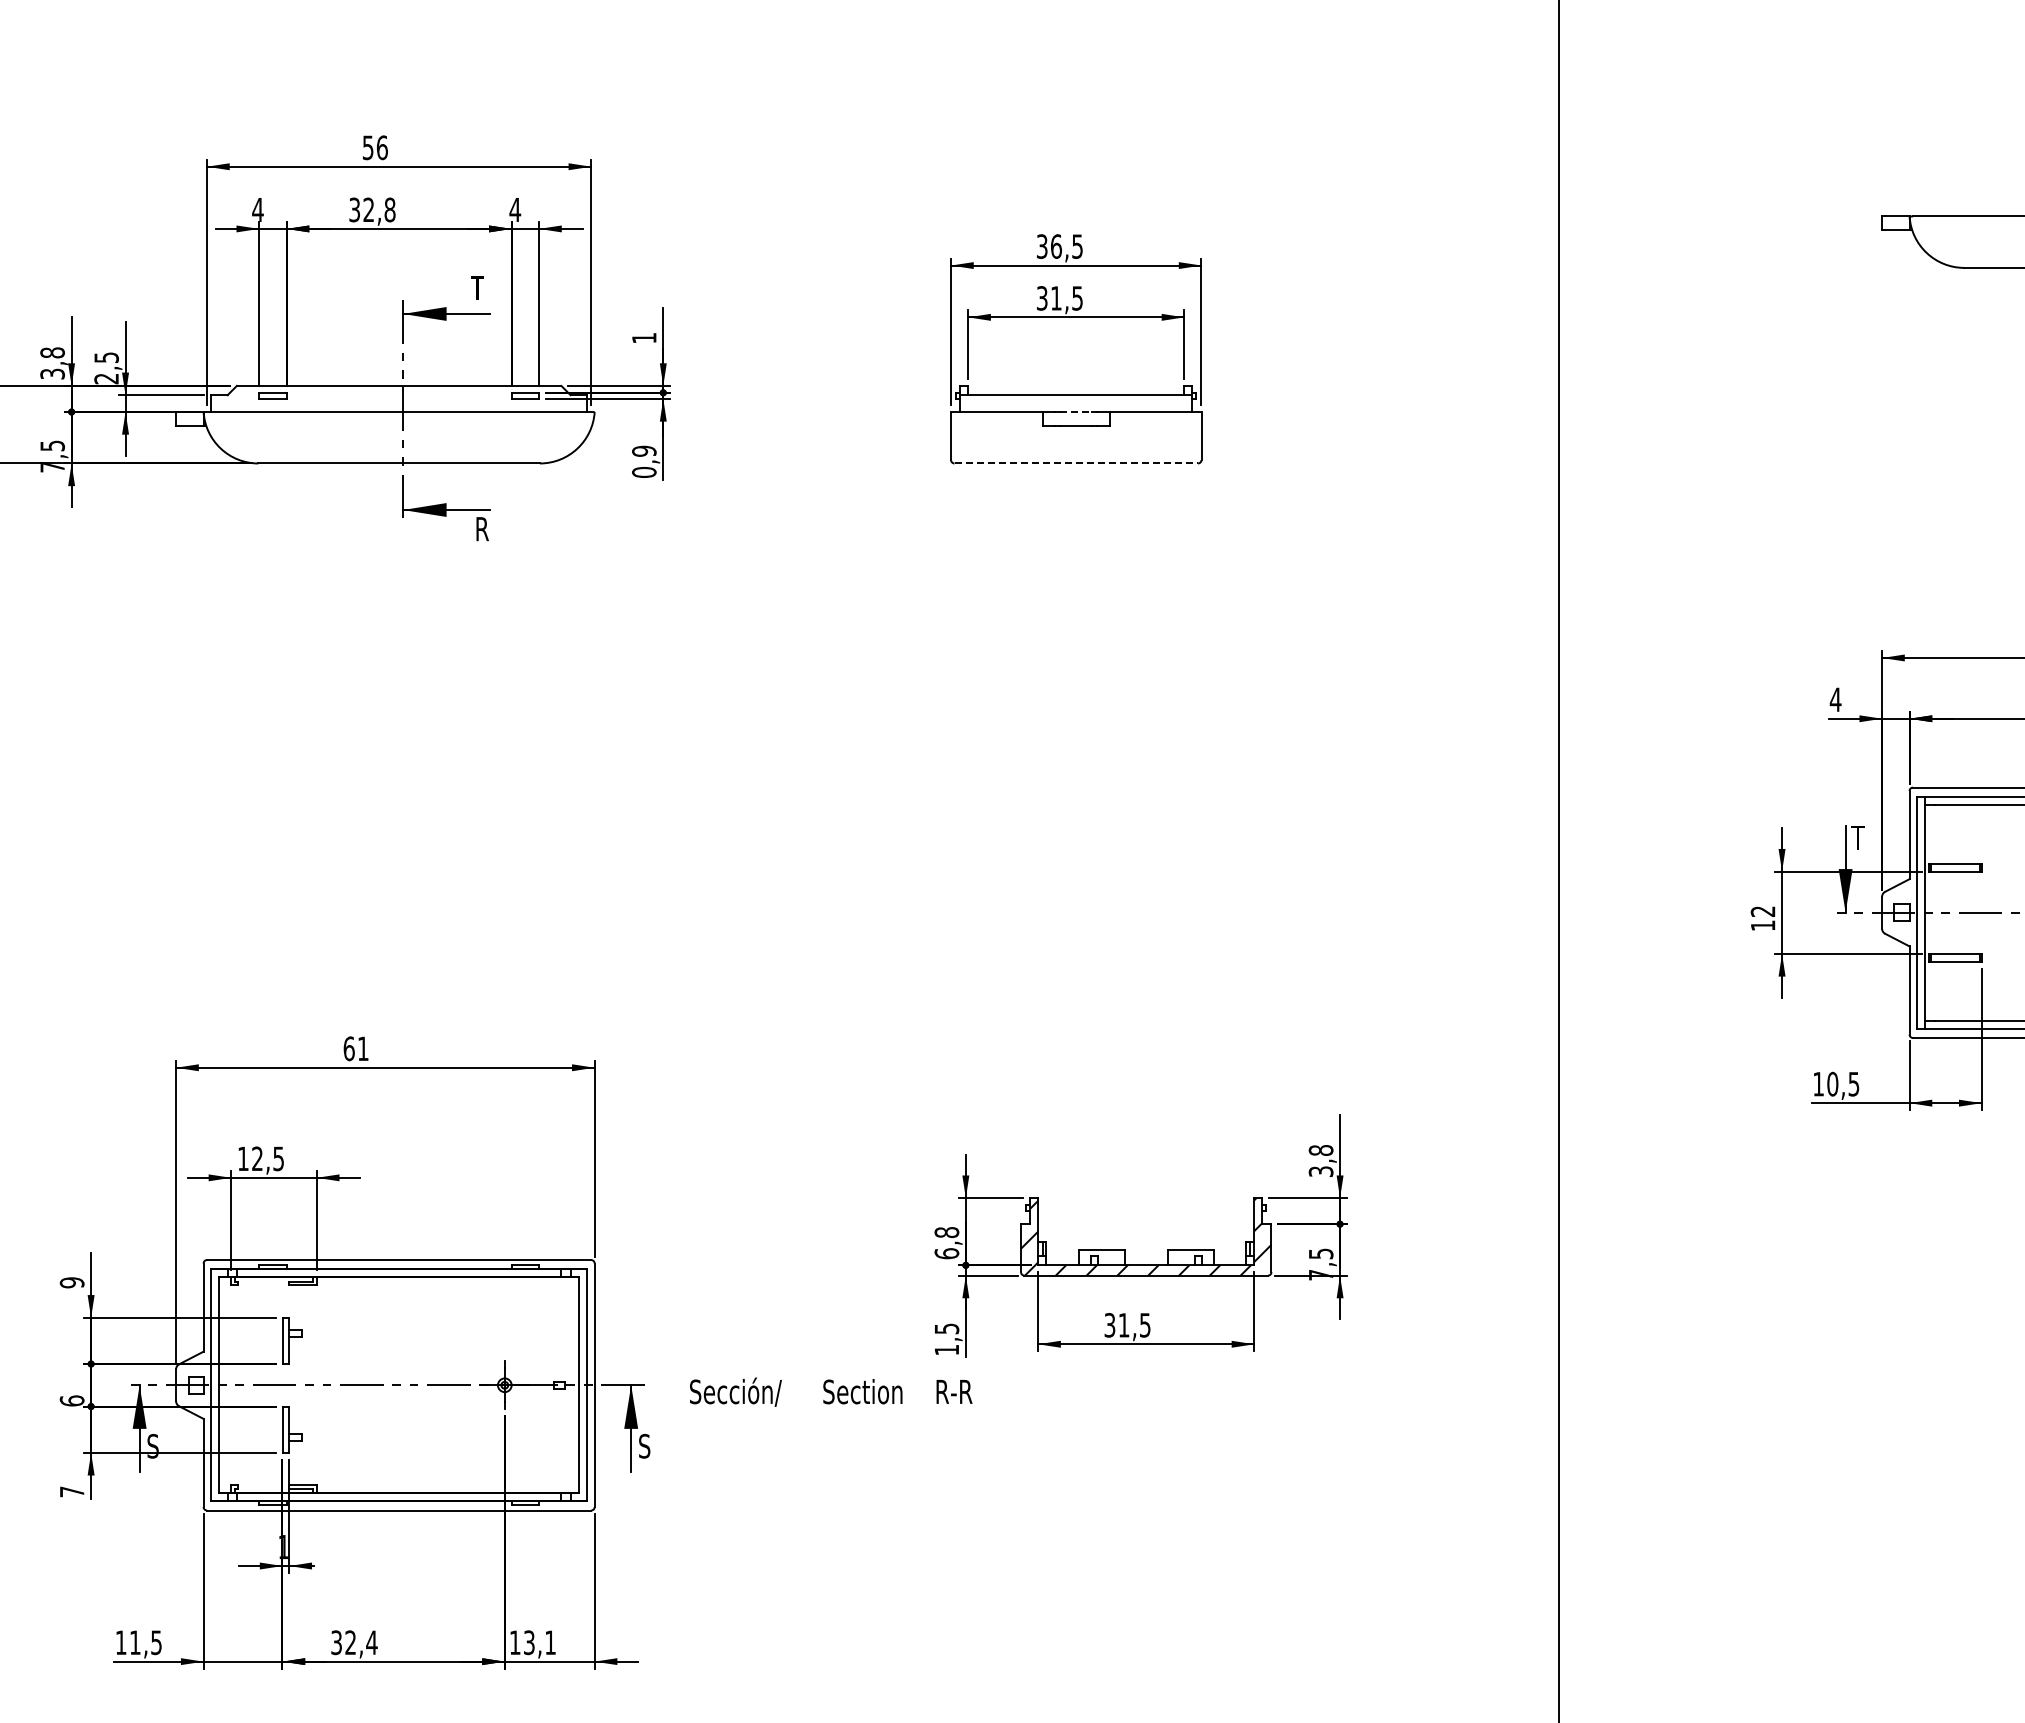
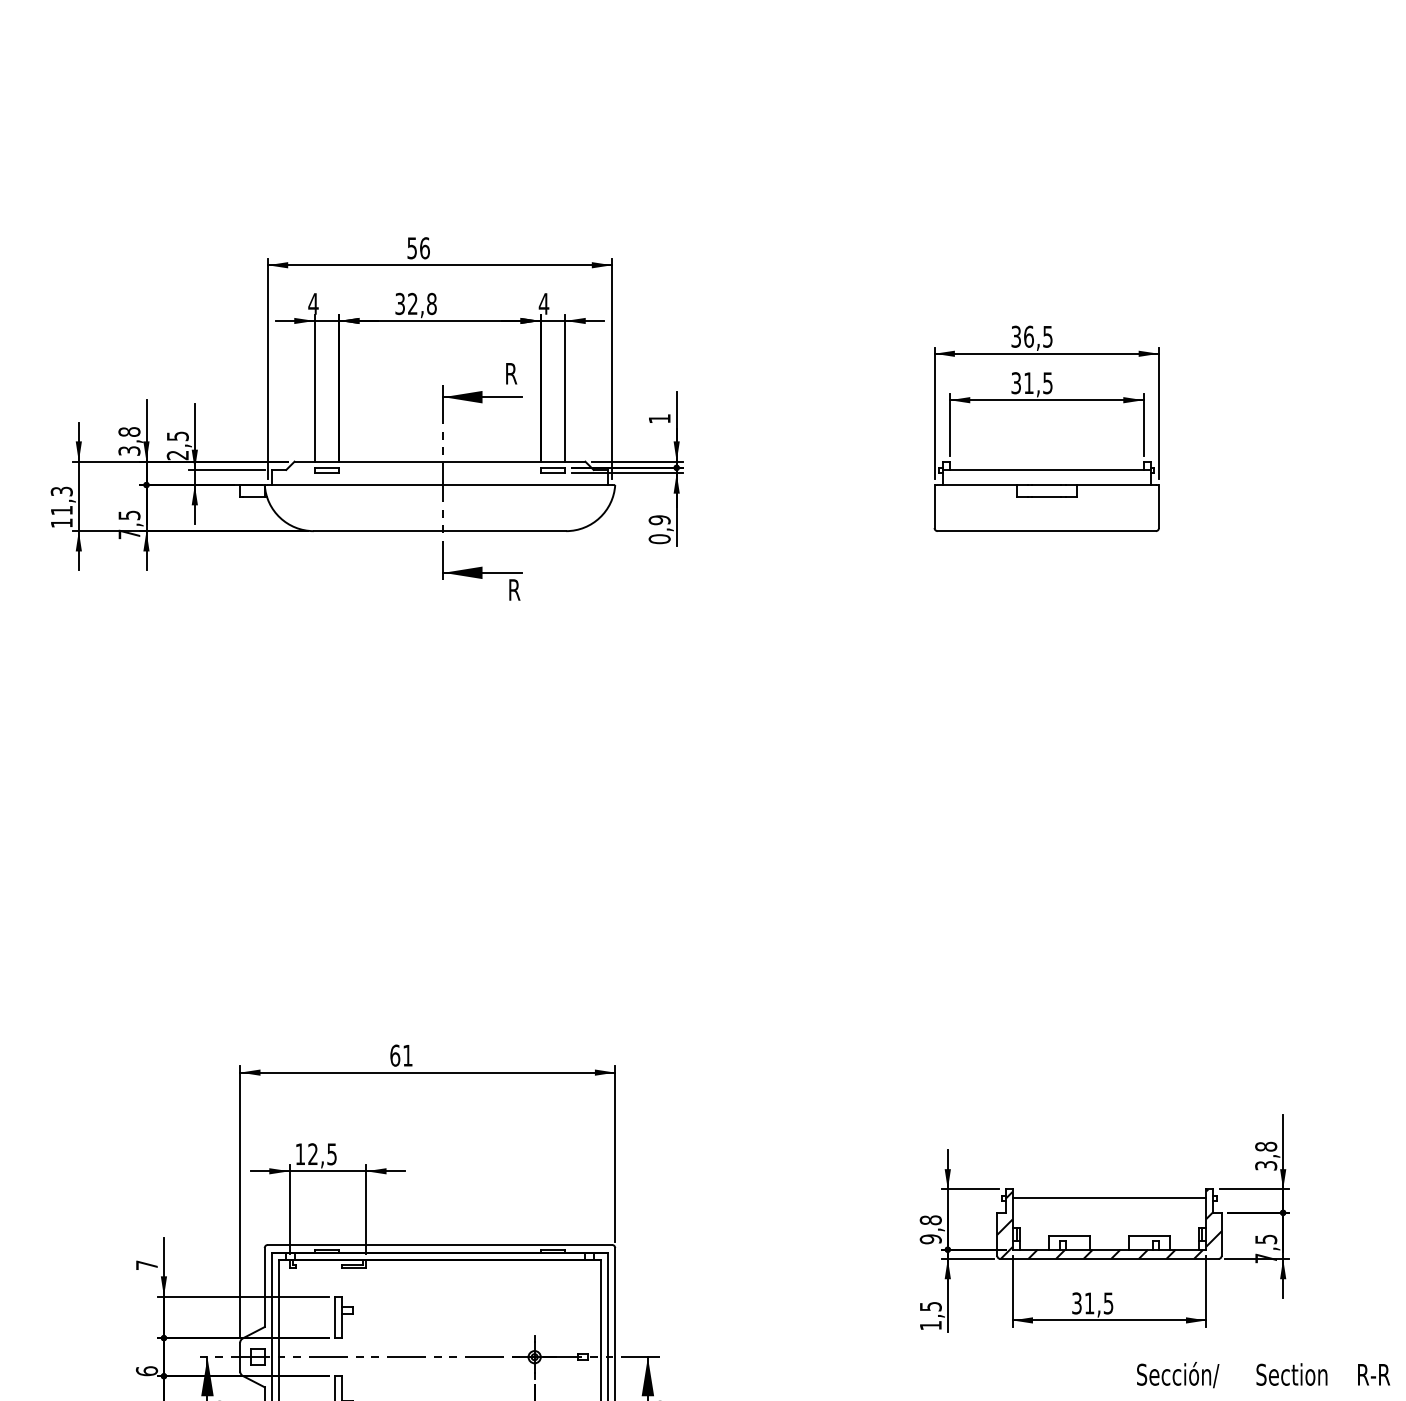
text: (478, 287) -> (511, 373), T -> R
line: (1076, 412) -> (1046, 485), dashed -> solid
line: (1076, 463) -> (1046, 531), dashed -> solid
line: (1146, 1207) -> (1109, 1197), added
text: (946, 1253) -> (930, 1239), 6,8 -> 9,8
text: (71, 1282) -> (146, 1265), 9 -> 7
text: (831, 1391) -> (1263, 1374), moved

